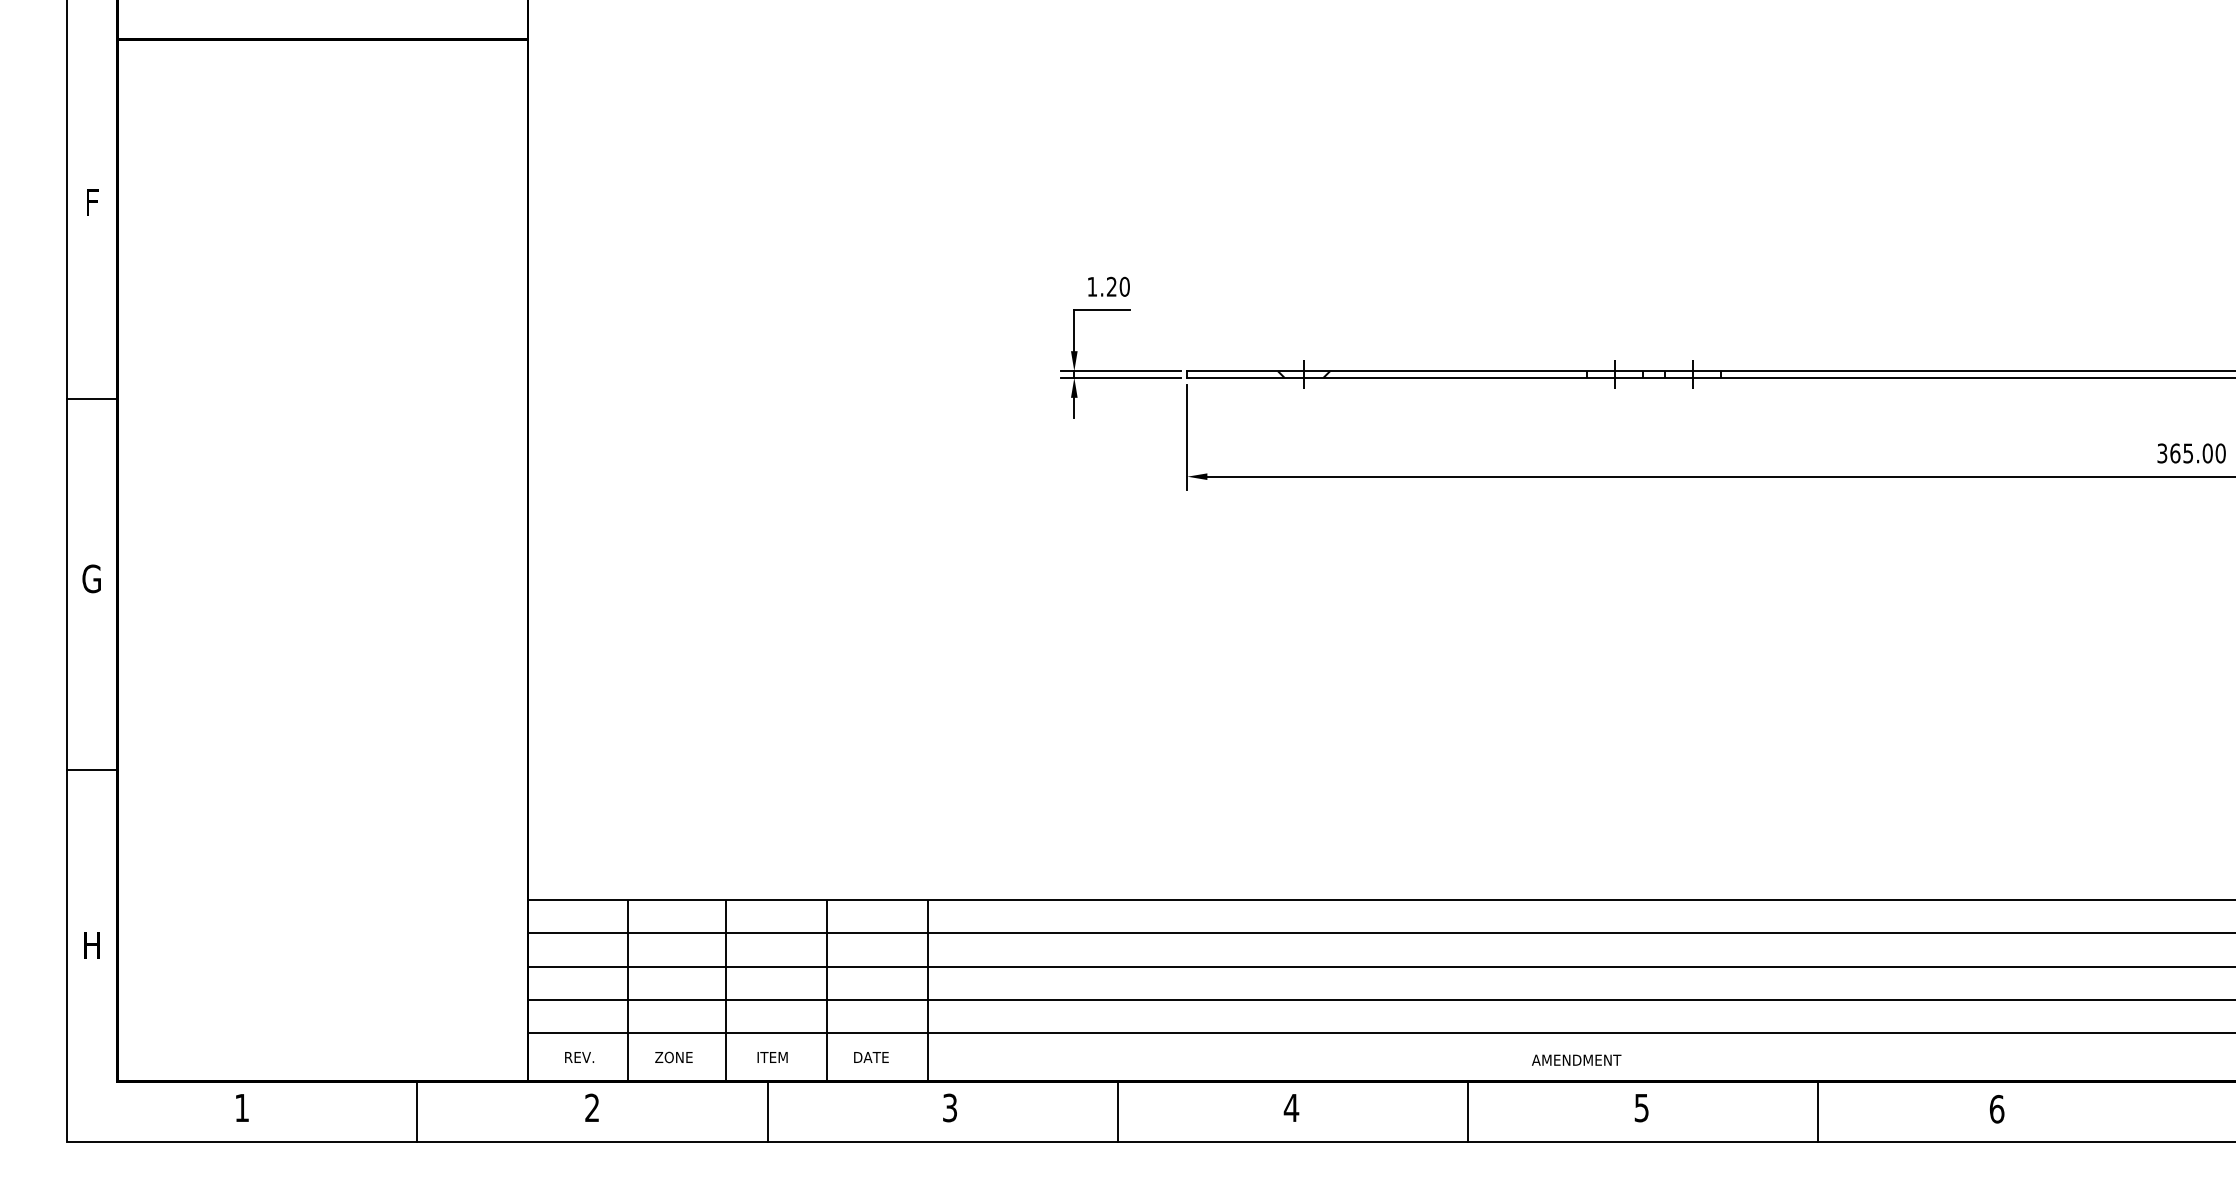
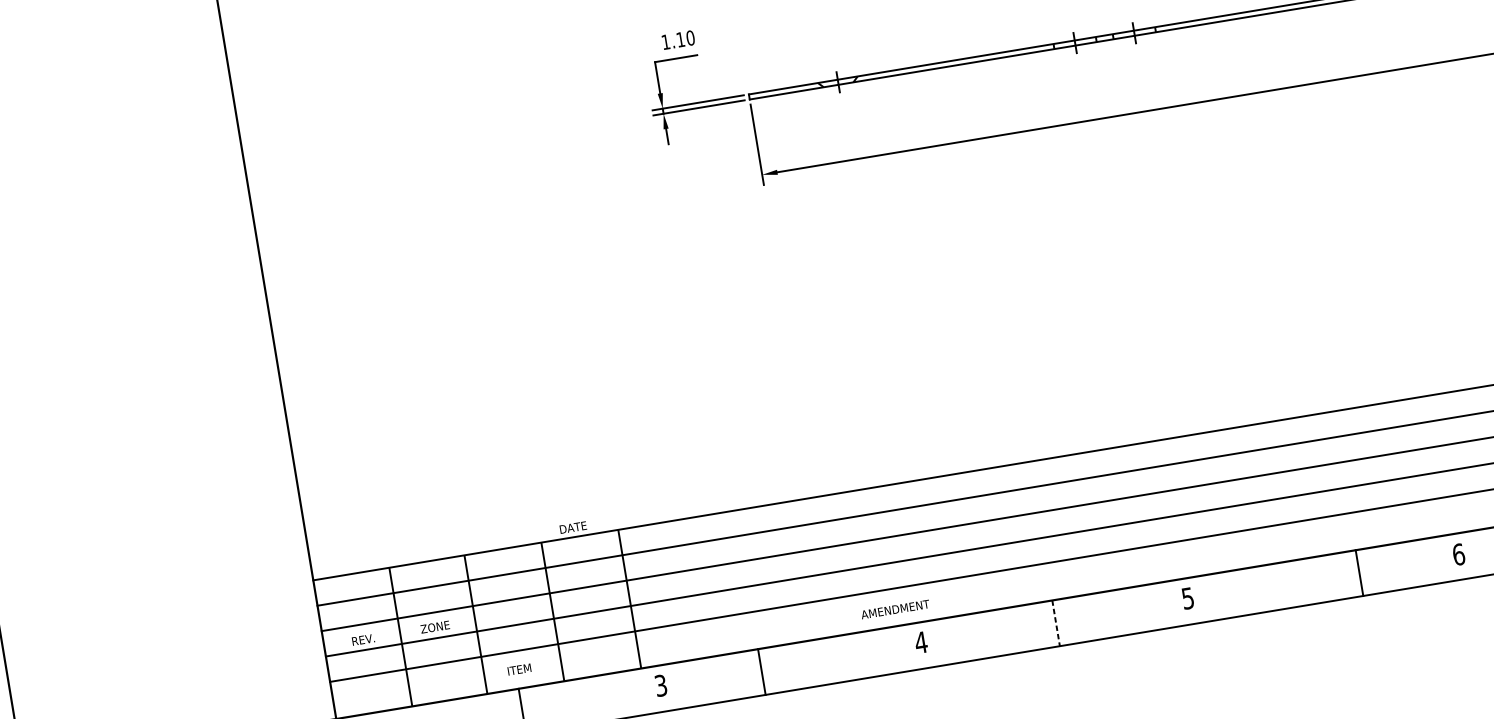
text: (1111, 286) -> (680, 39), 1.20 -> 1.10
text: (579, 1057) -> (363, 639), moved
text: (673, 1057) -> (434, 627), moved
text: (871, 1057) -> (573, 527), moved
text: (1576, 1059) -> (895, 608), moved
line: (1117, 1111) -> (761, 671), moved
line: (1818, 1111) -> (1359, 572), moved
line: (1467, 1112) -> (1055, 623), solid -> dashed

